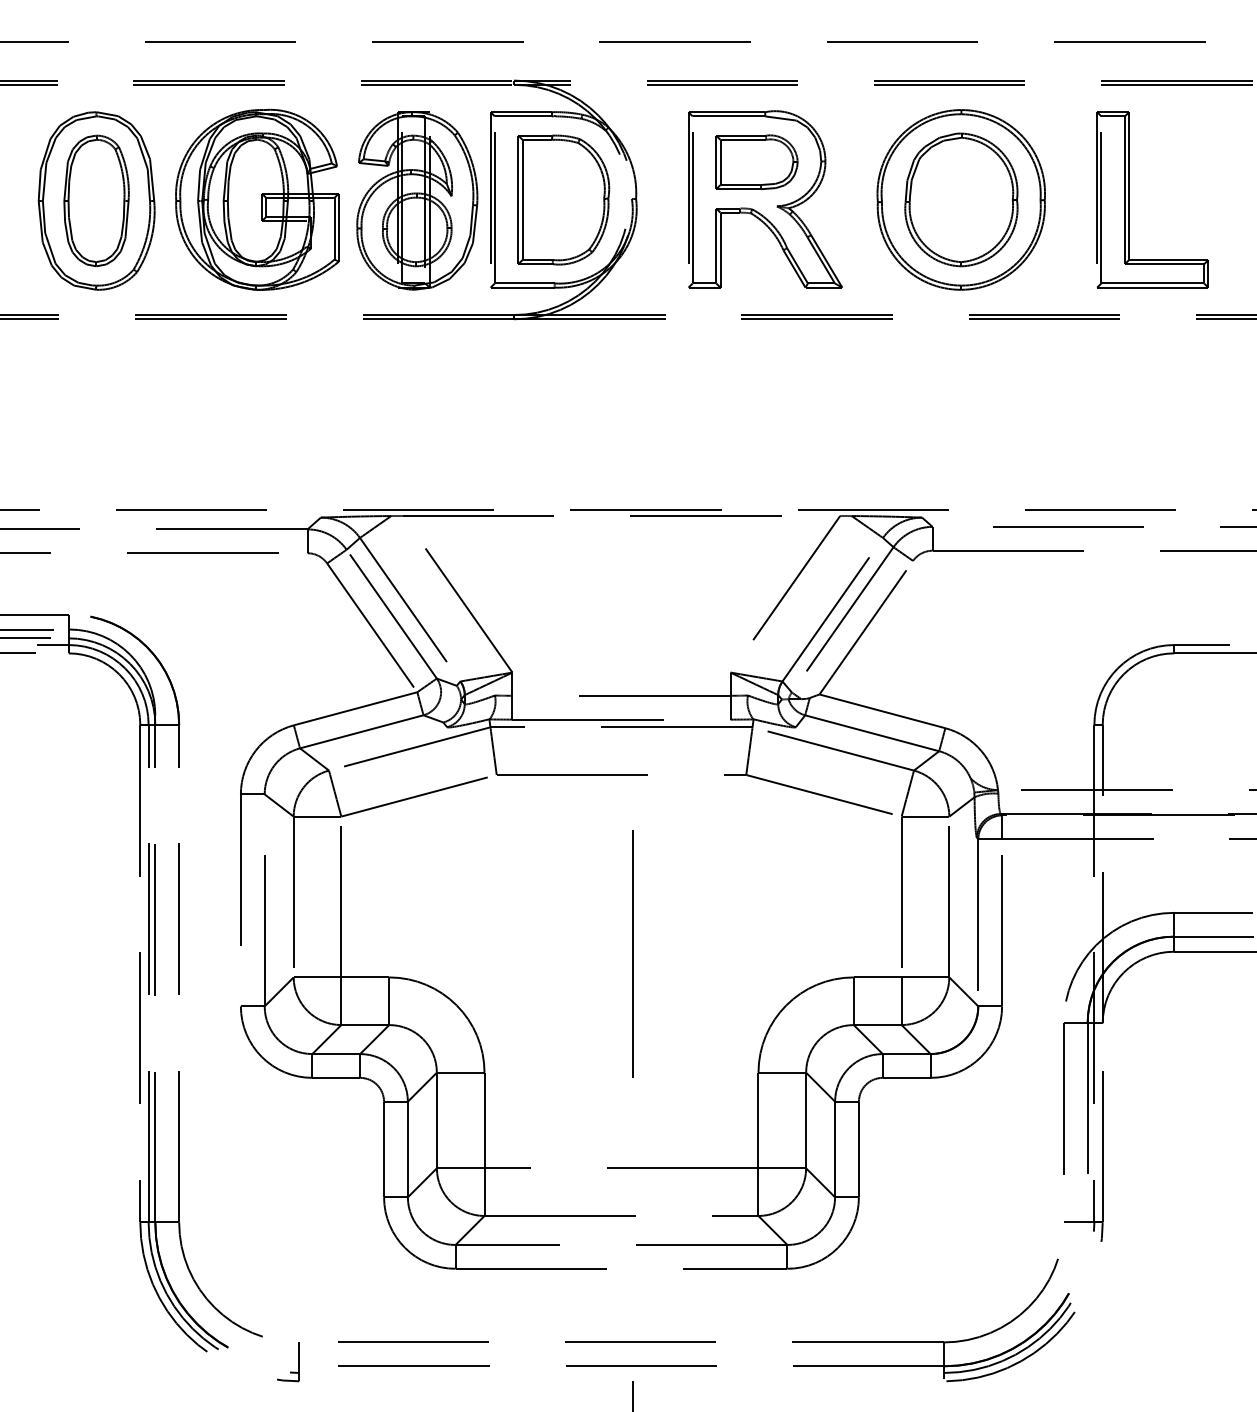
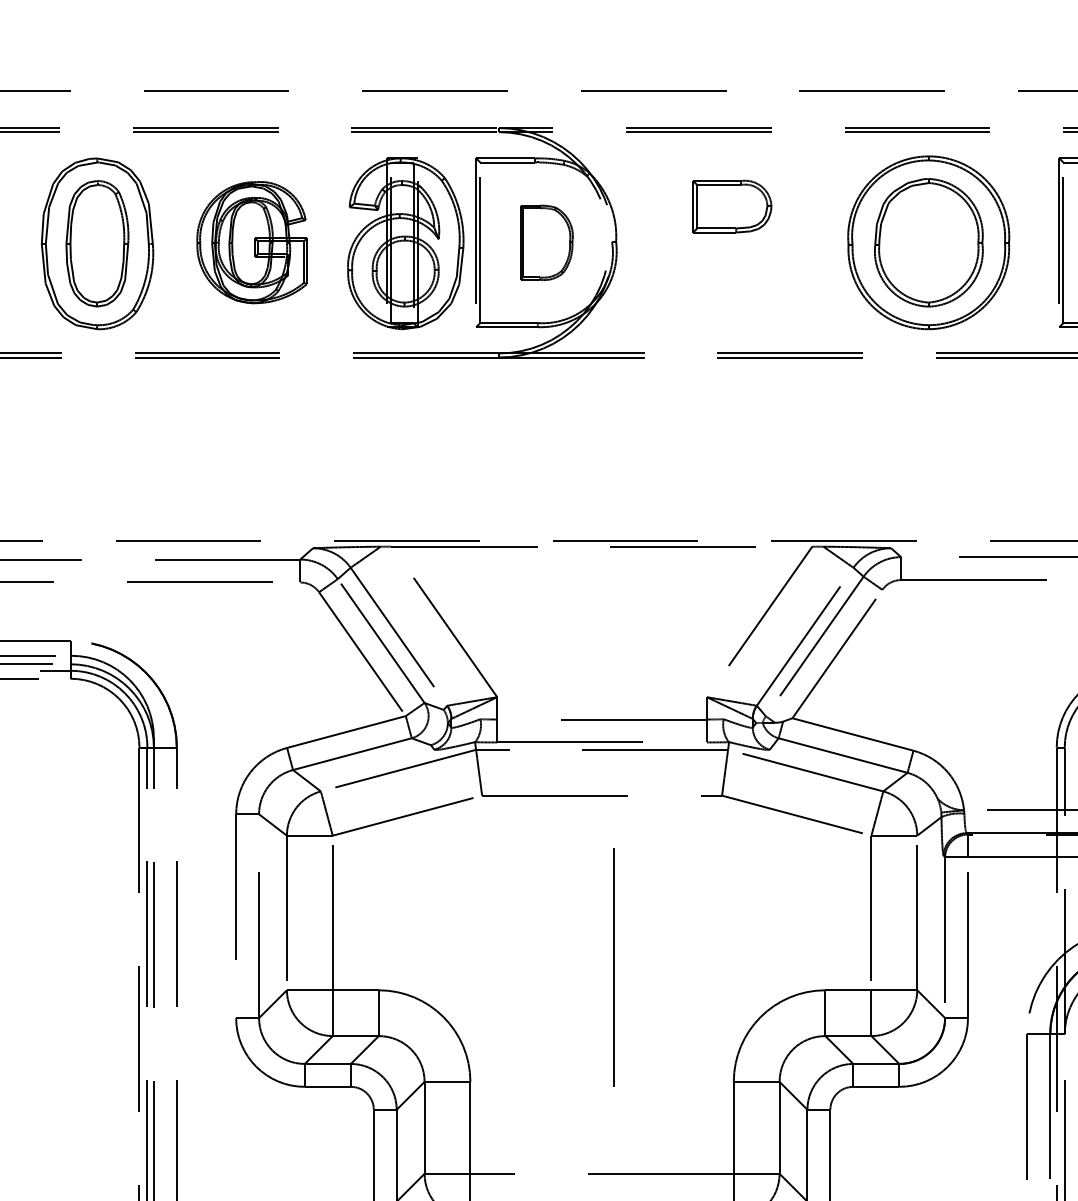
part: (257, 199) -> (252, 242), size x0.7
part: (563, 199) -> (546, 242), size x0.6
part: (776, 206) -> (751, 249), removed

